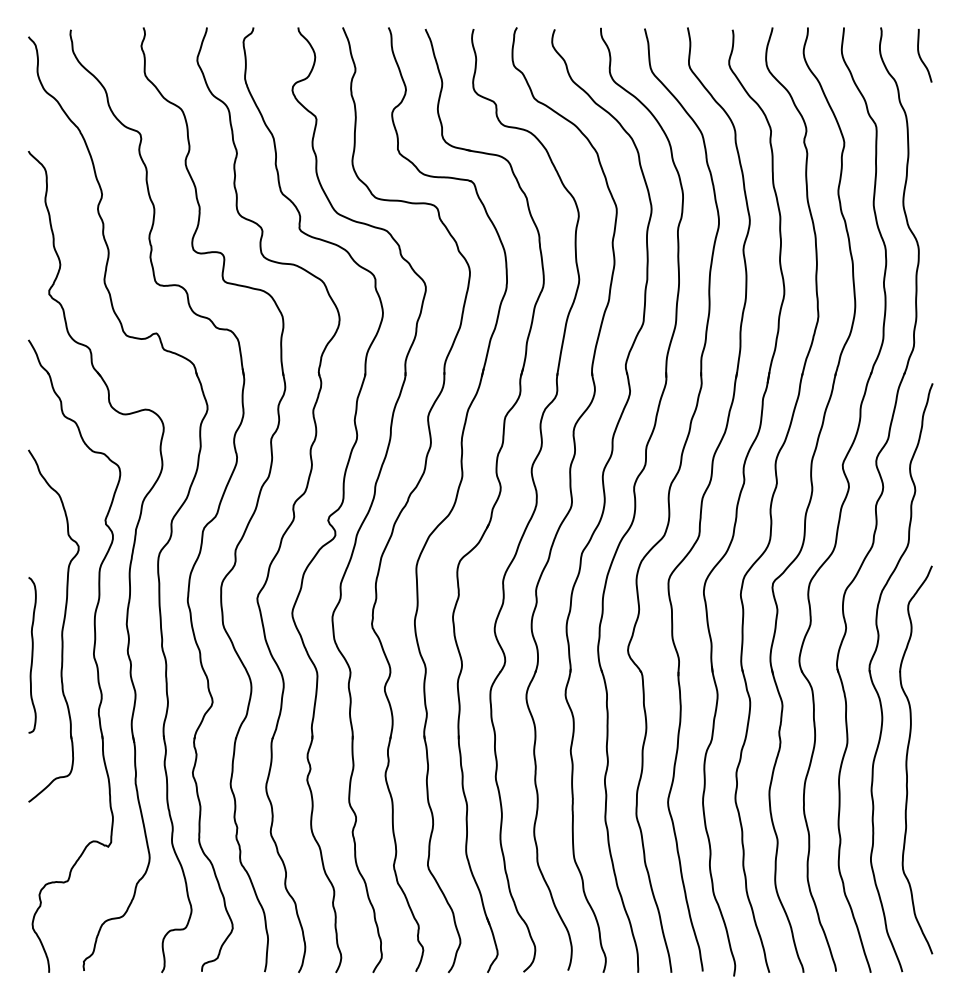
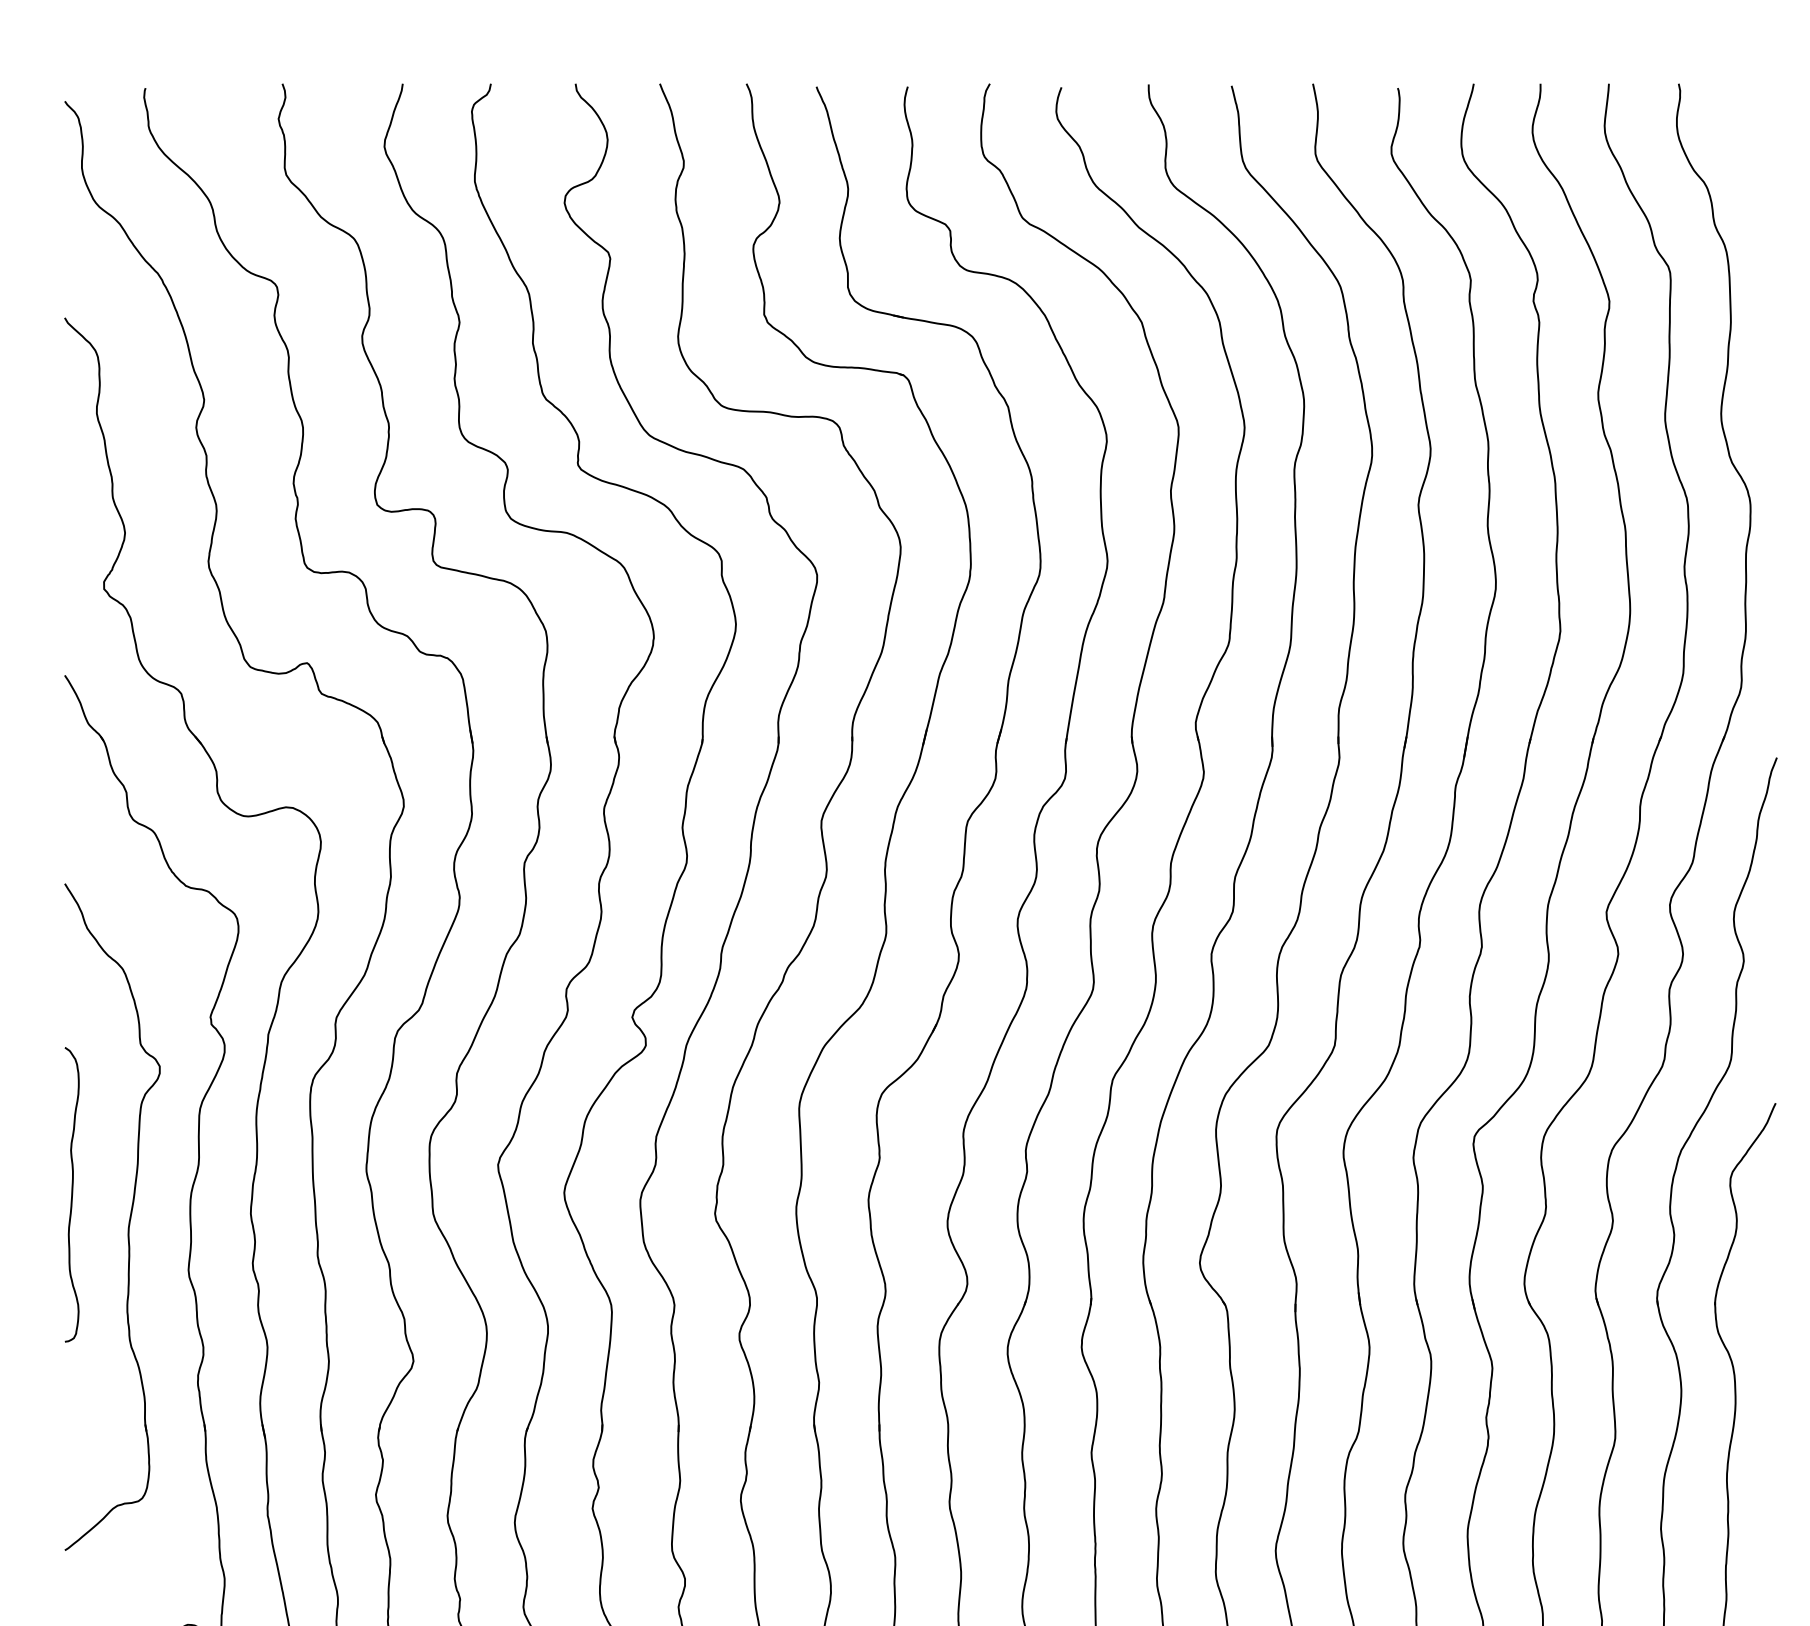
curve: (921, 57) -> (1755, 140), removed
curve: (32, 655) -> (72, 1195), moved

